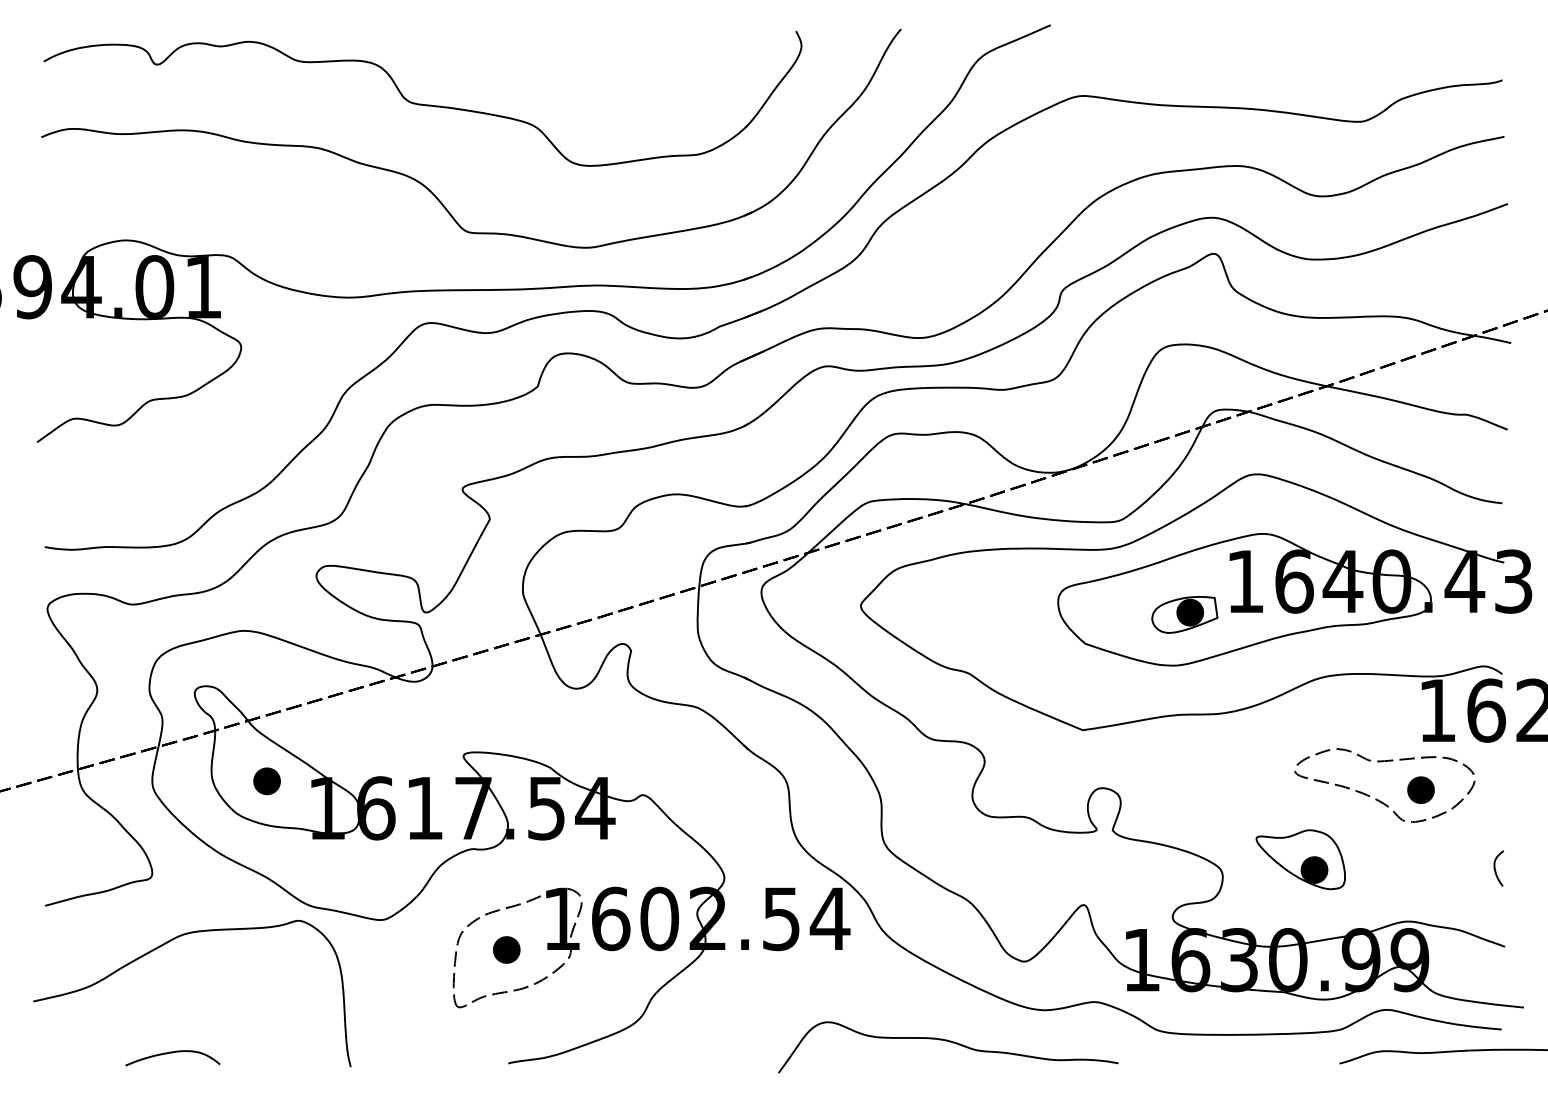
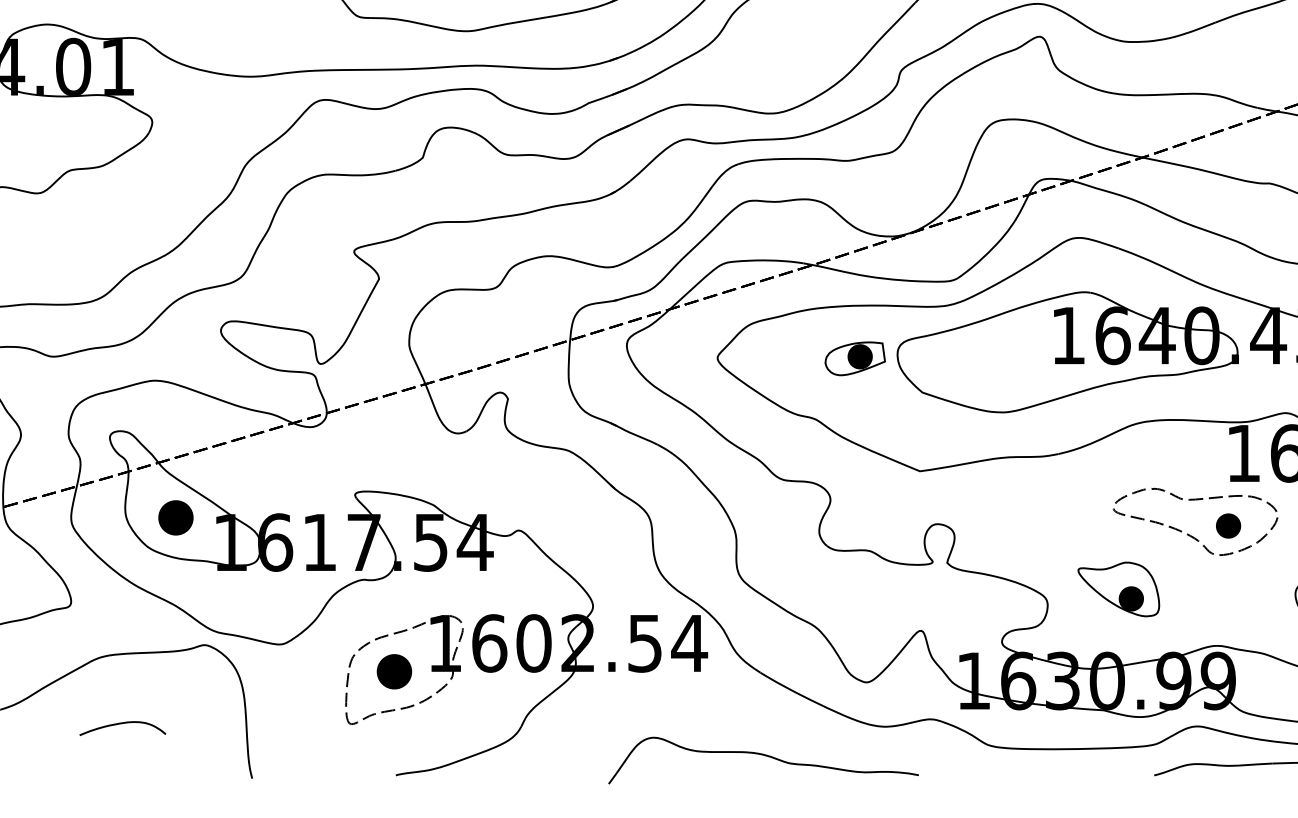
part: (1184, 614) -> (854, 358), moved
part: (266, 781) -> (175, 518), size x1.4
part: (506, 949) -> (394, 671), size x1.4
curve: (949, 1042) -> (764, 756), moved
curve: (172, 1053) -> (122, 724), moved

